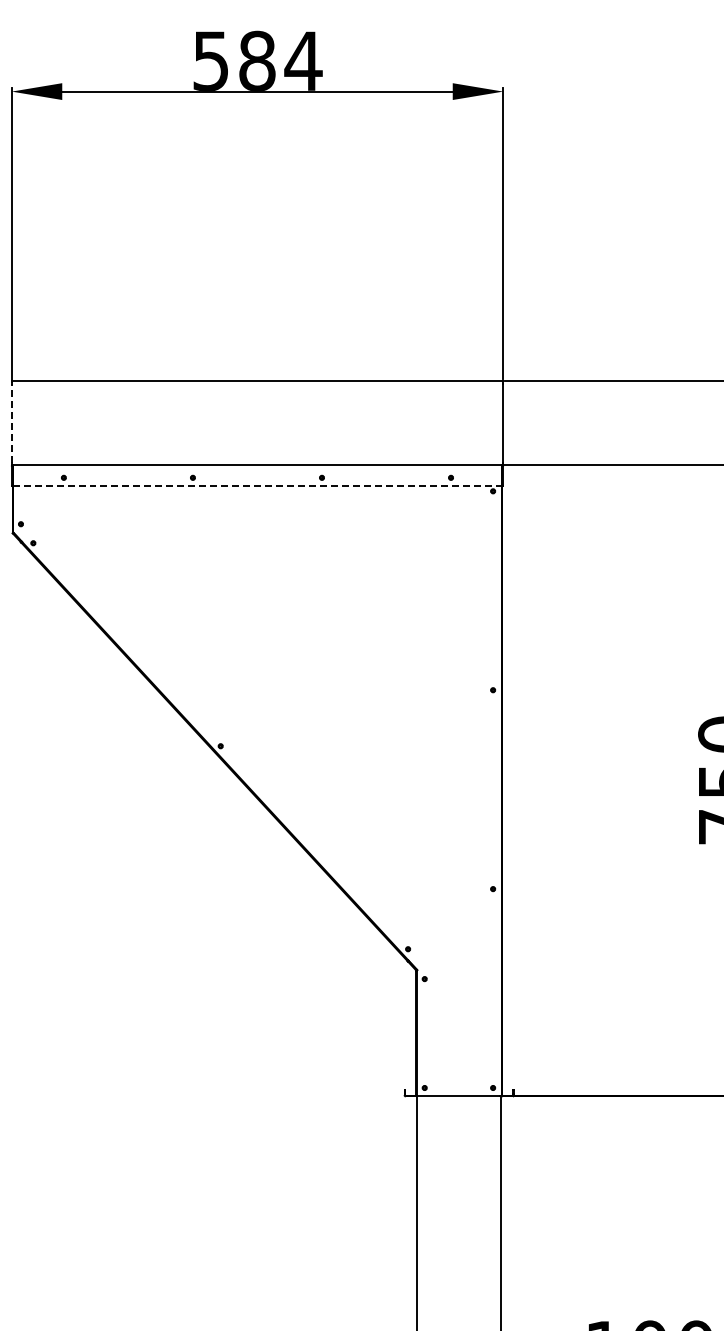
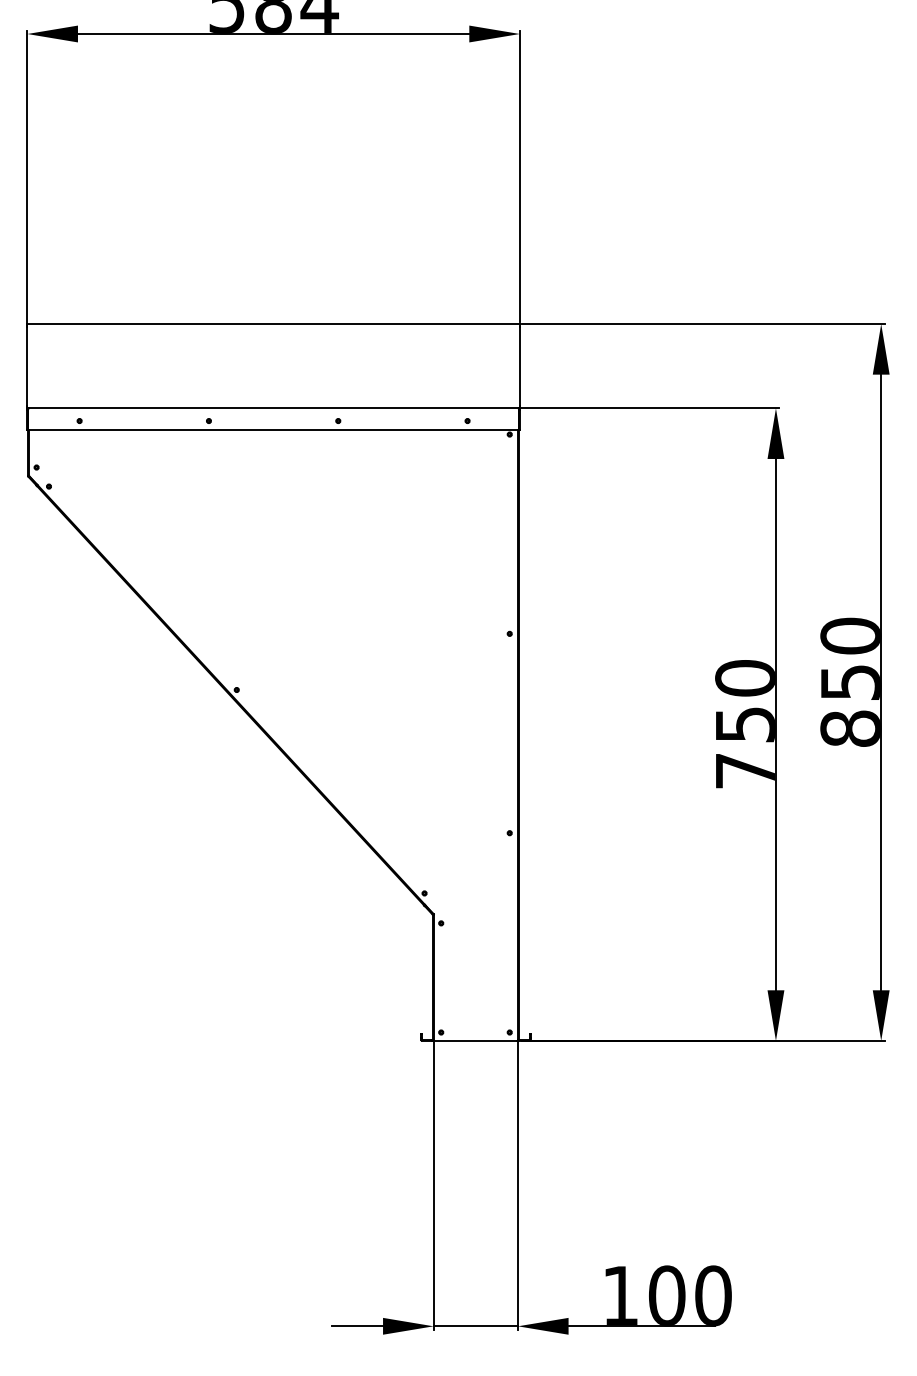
line: (11, 423) -> (27, 366), dashed -> solid
line: (258, 486) -> (274, 429), dashed -> solid

